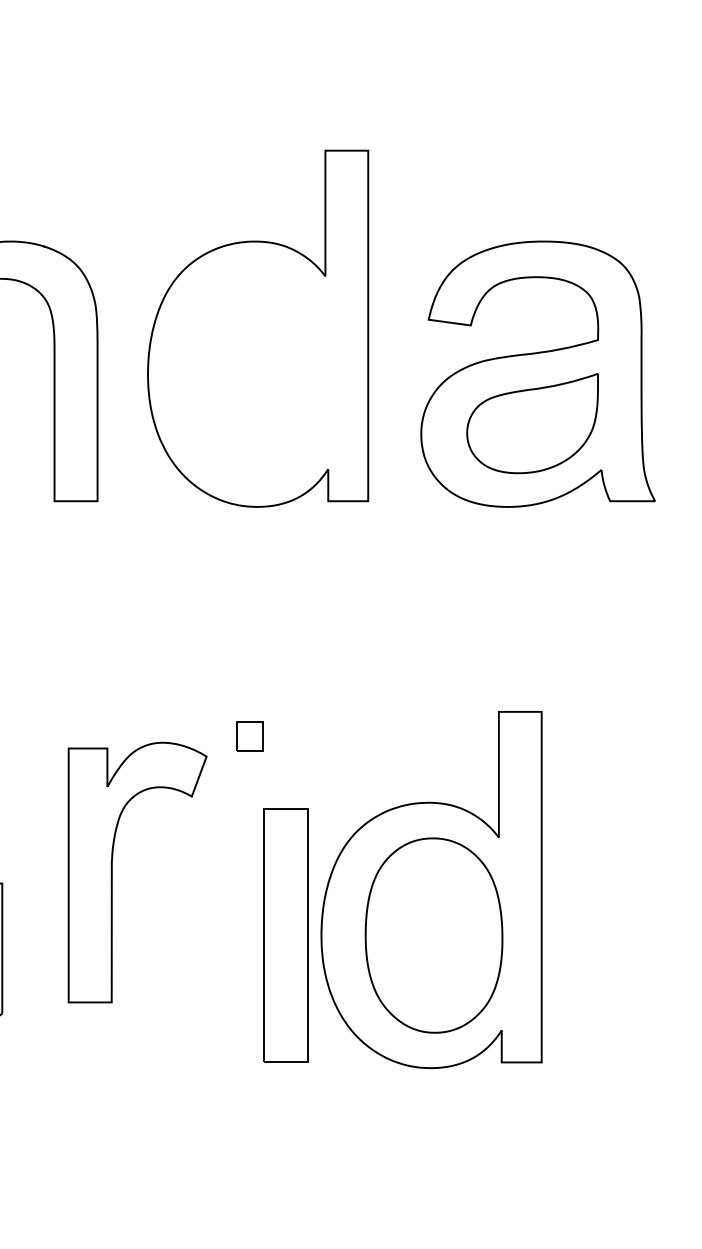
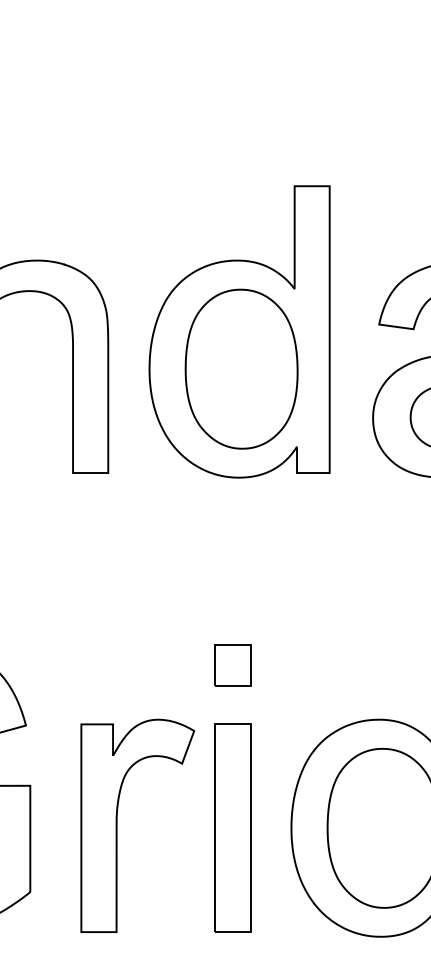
part: (260, 374) -> (241, 369), added
part: (249, 736) -> (232, 665), size x1.67
part: (112, 872) -> (117, 825), moved
part: (285, 935) -> (232, 828), moved

